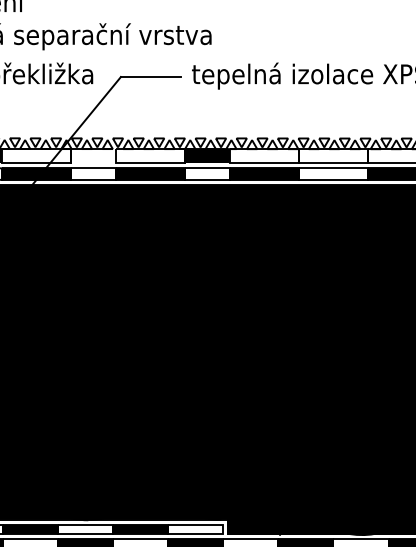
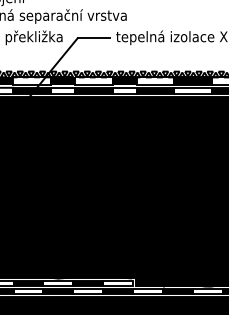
fill: (92, 154) -> (62, 80), added
fill: (332, 154) -> (192, 80), added

